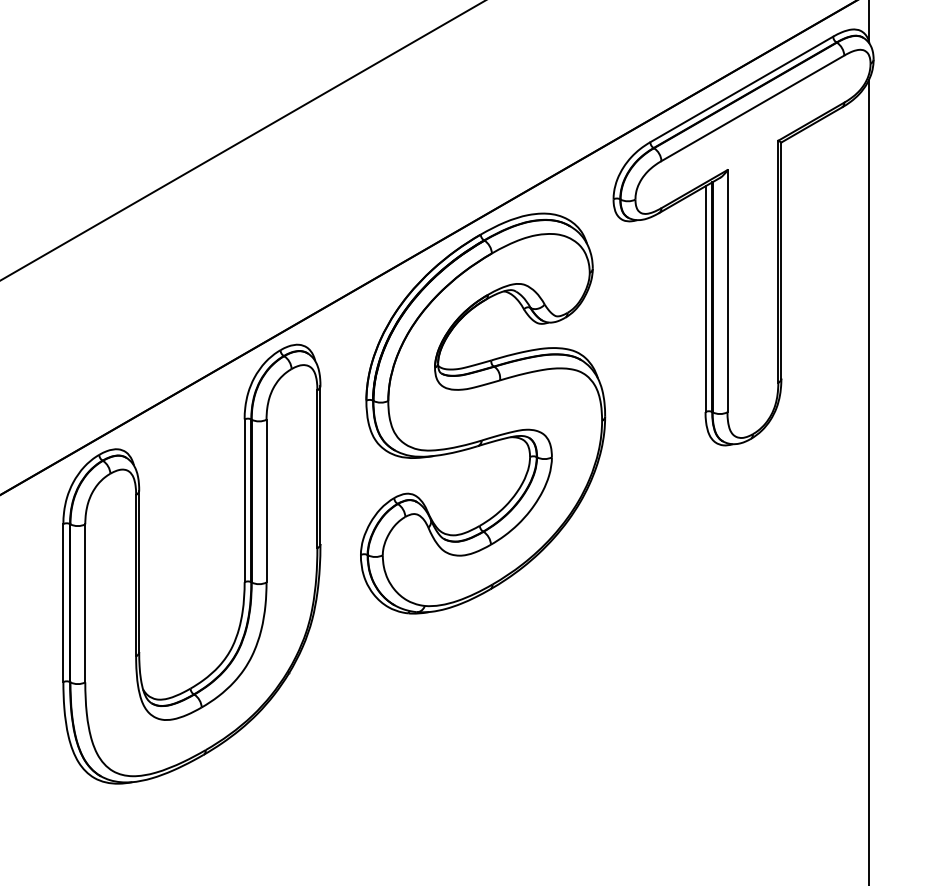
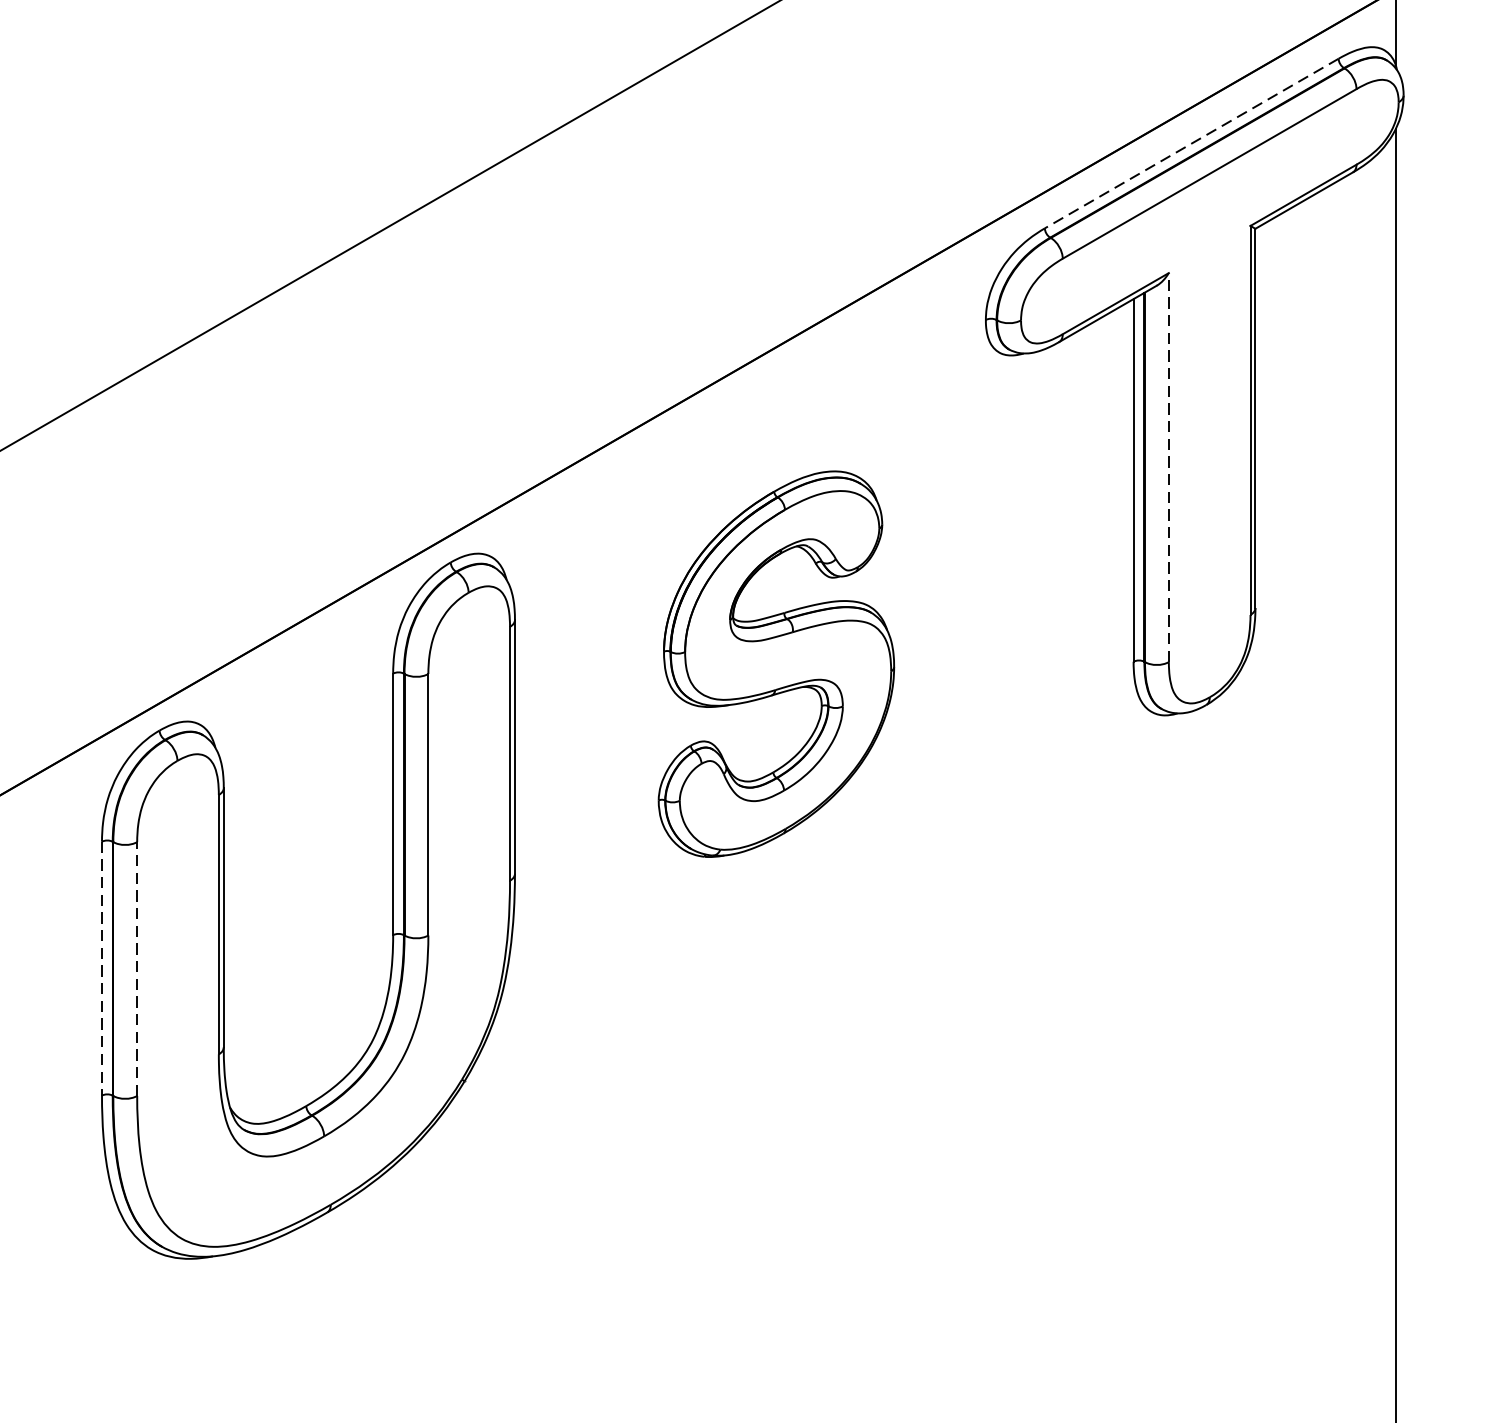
line: (741, 89) -> (1191, 143), solid -> dashed
line: (727, 290) -> (1168, 466), solid -> dashed
part: (483, 413) -> (776, 664), size x0.6
line: (85, 602) -> (137, 967), solid -> dashed
line: (63, 603) -> (102, 969), solid -> dashed

